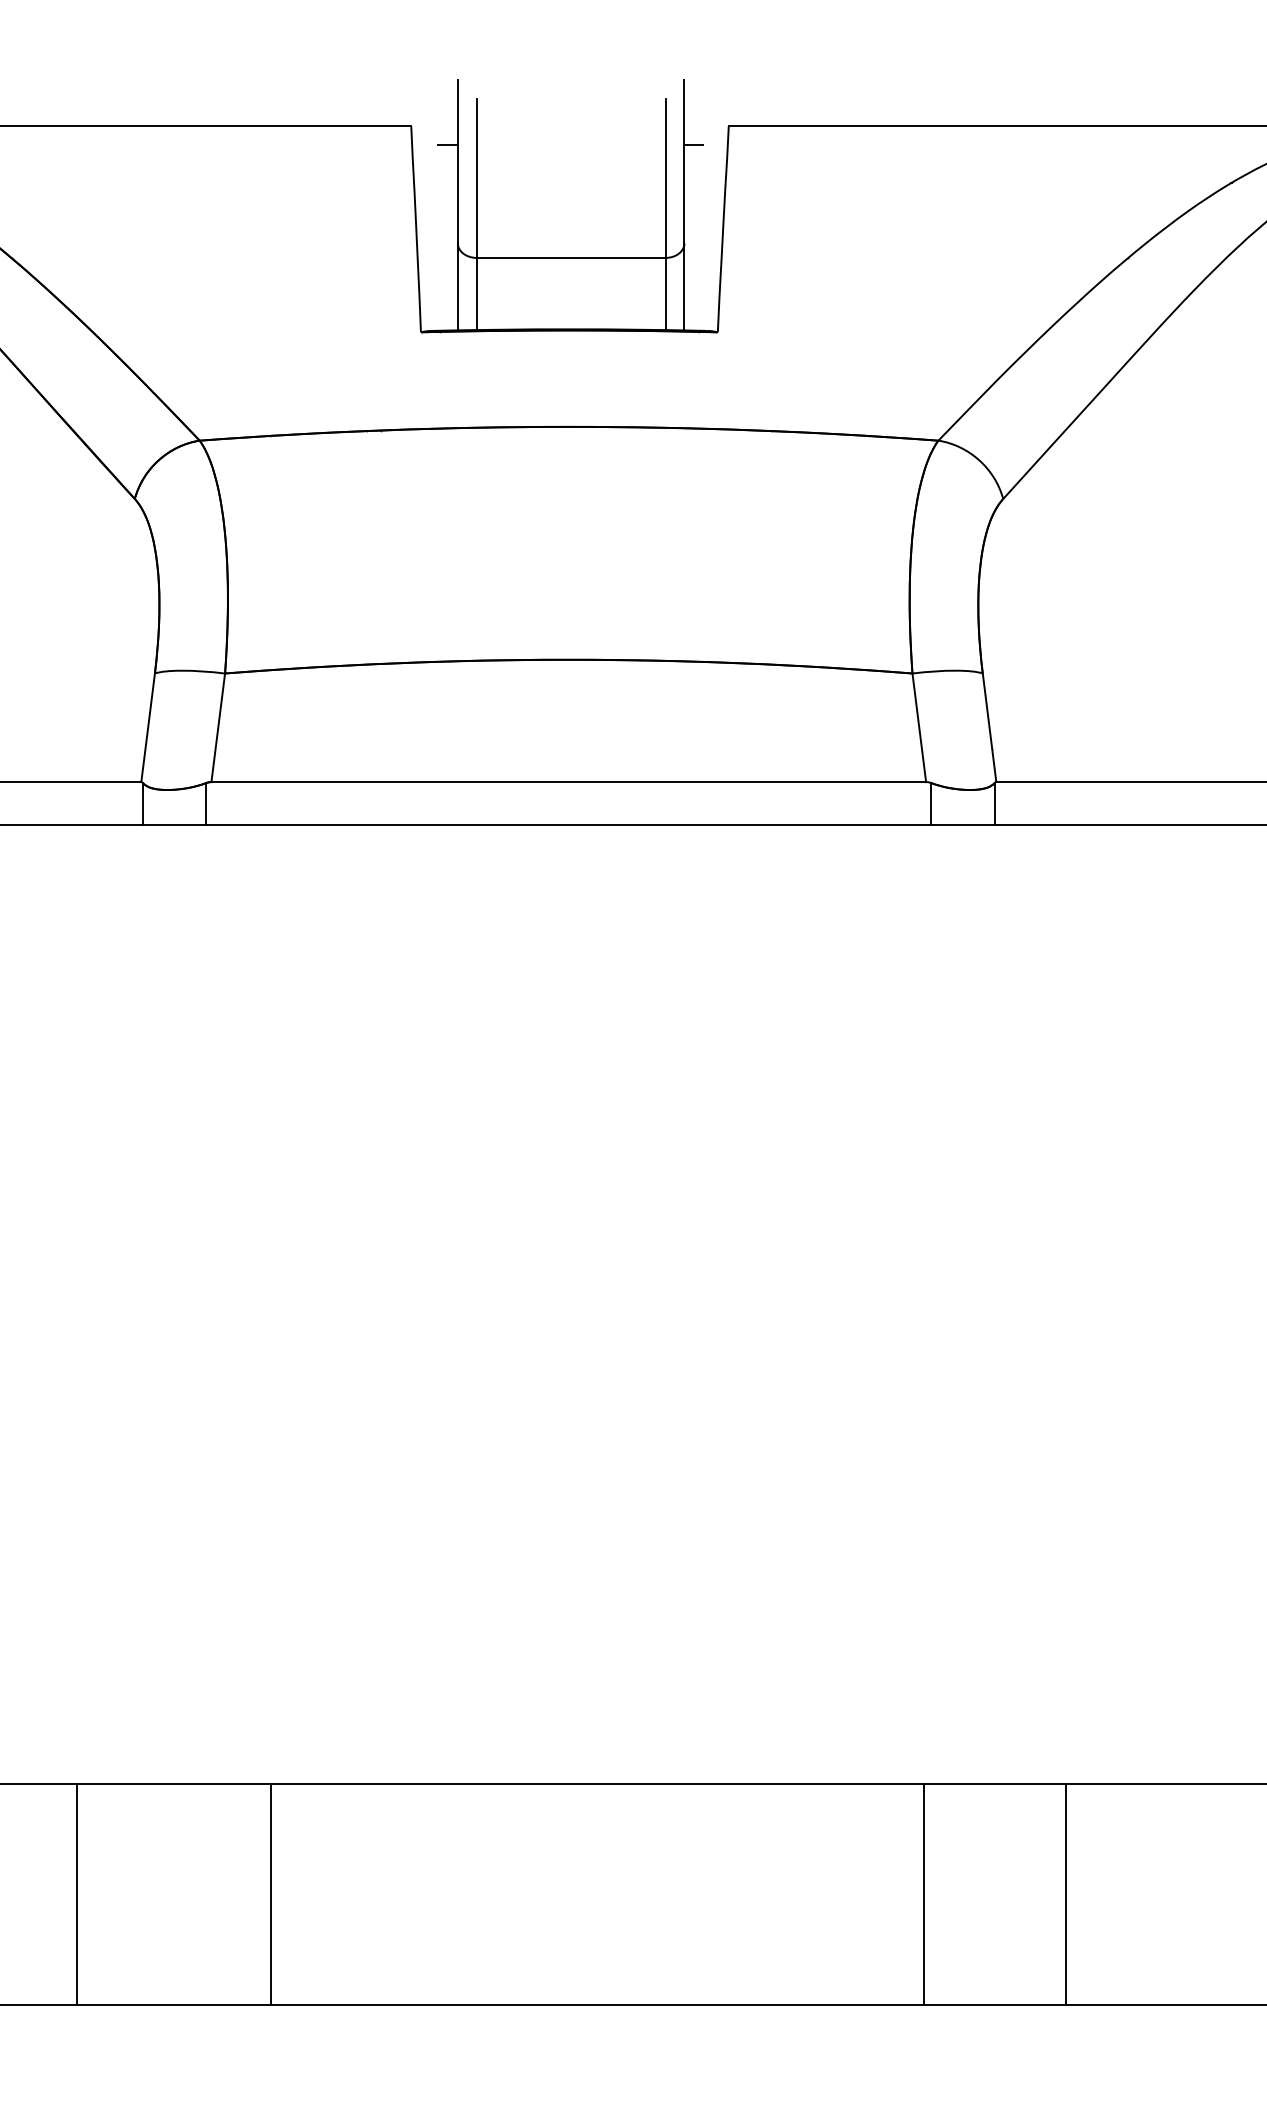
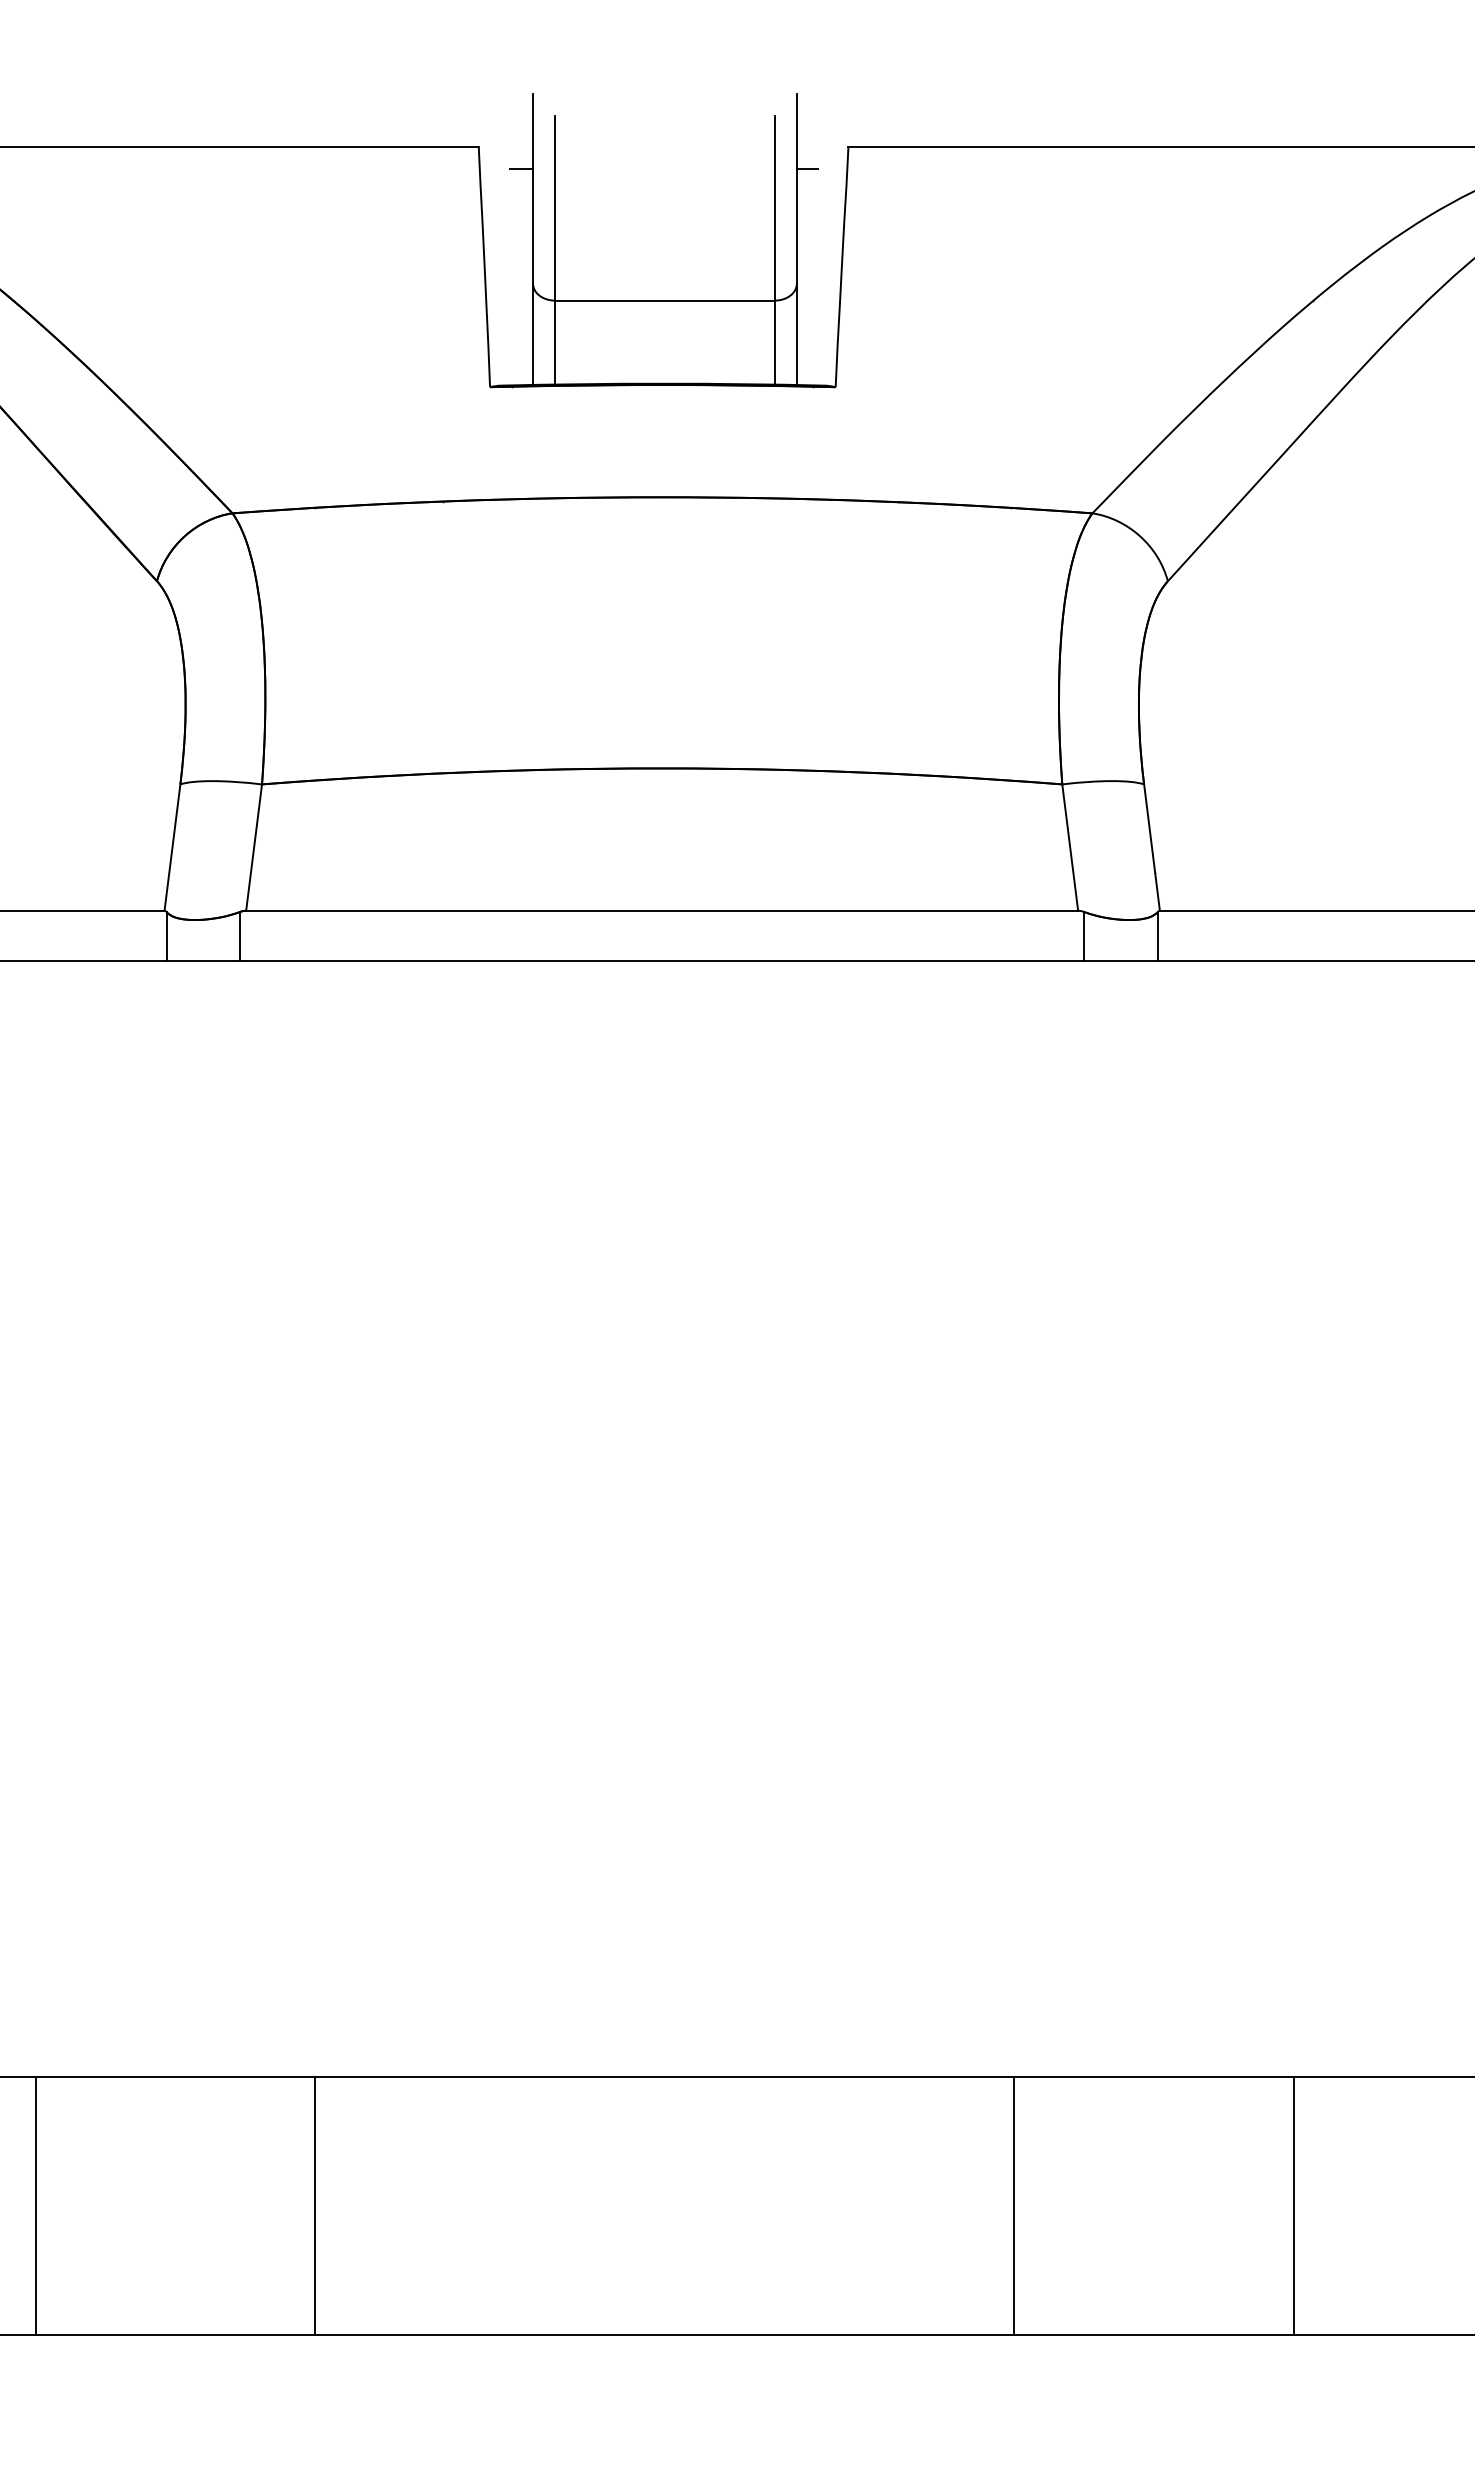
line: (77, 1894) -> (36, 2205), moved
line: (923, 1894) -> (1014, 2205), moved
line: (1065, 1894) -> (1293, 2205), moved

